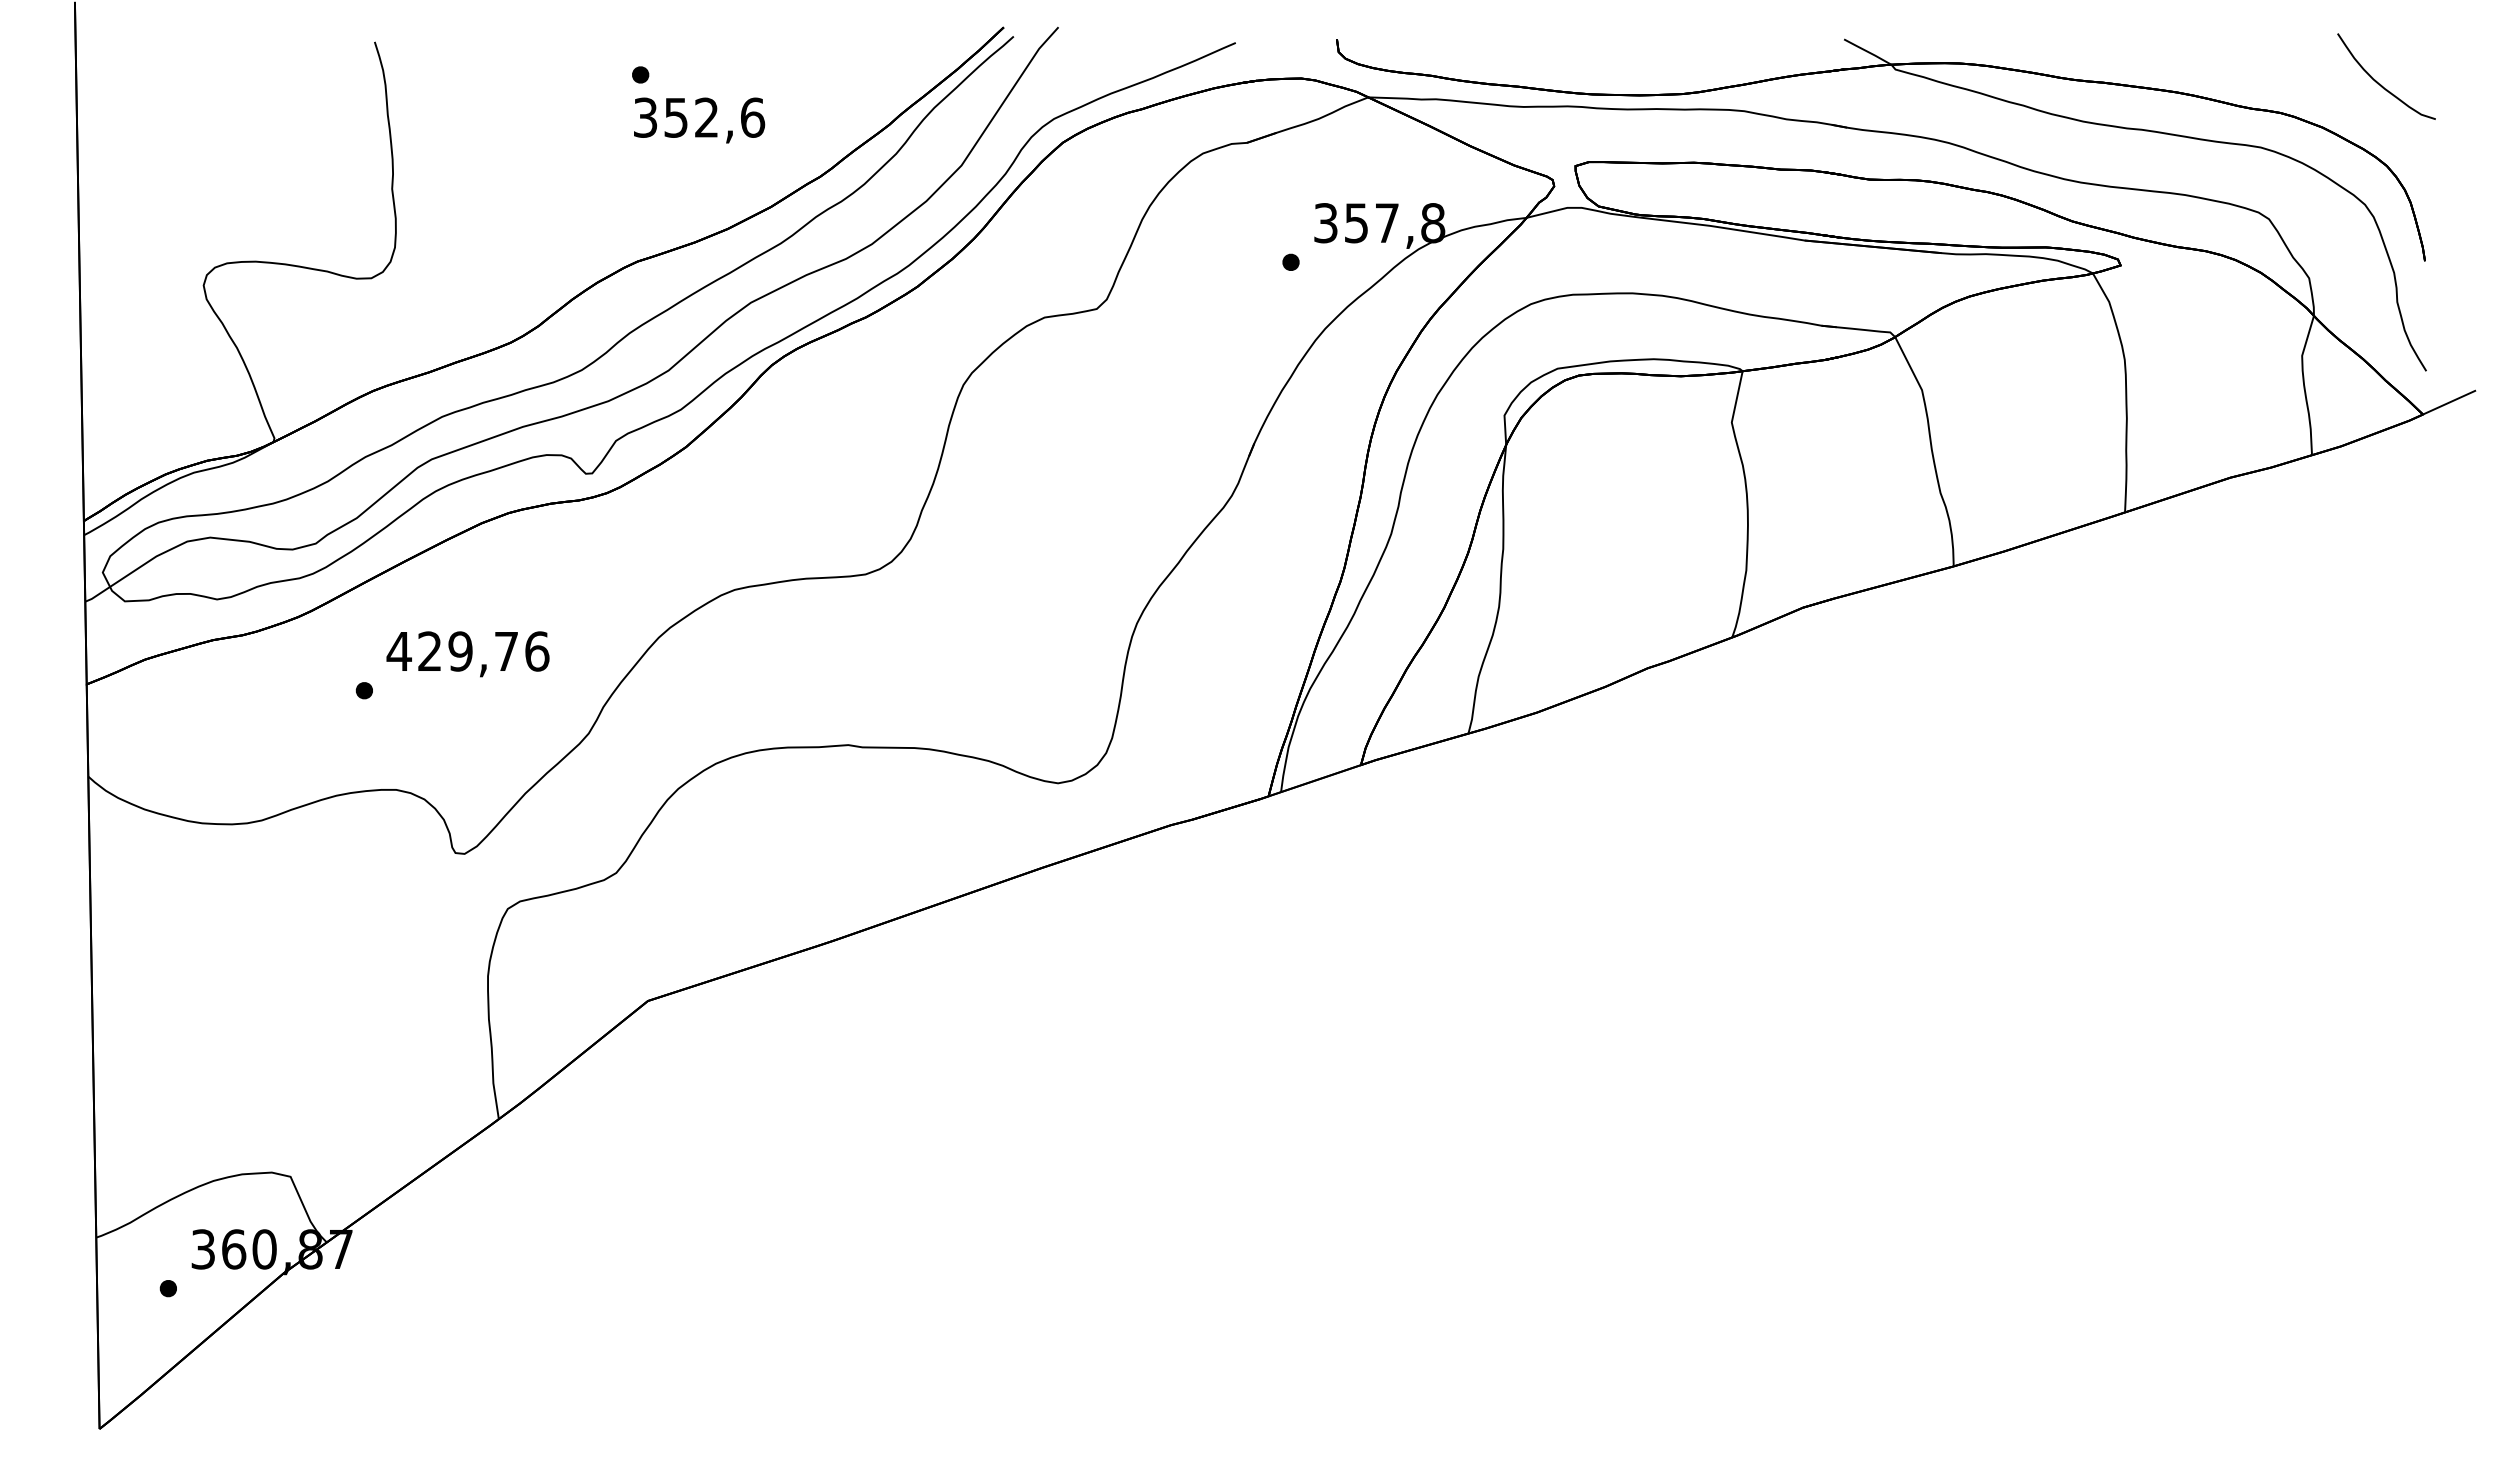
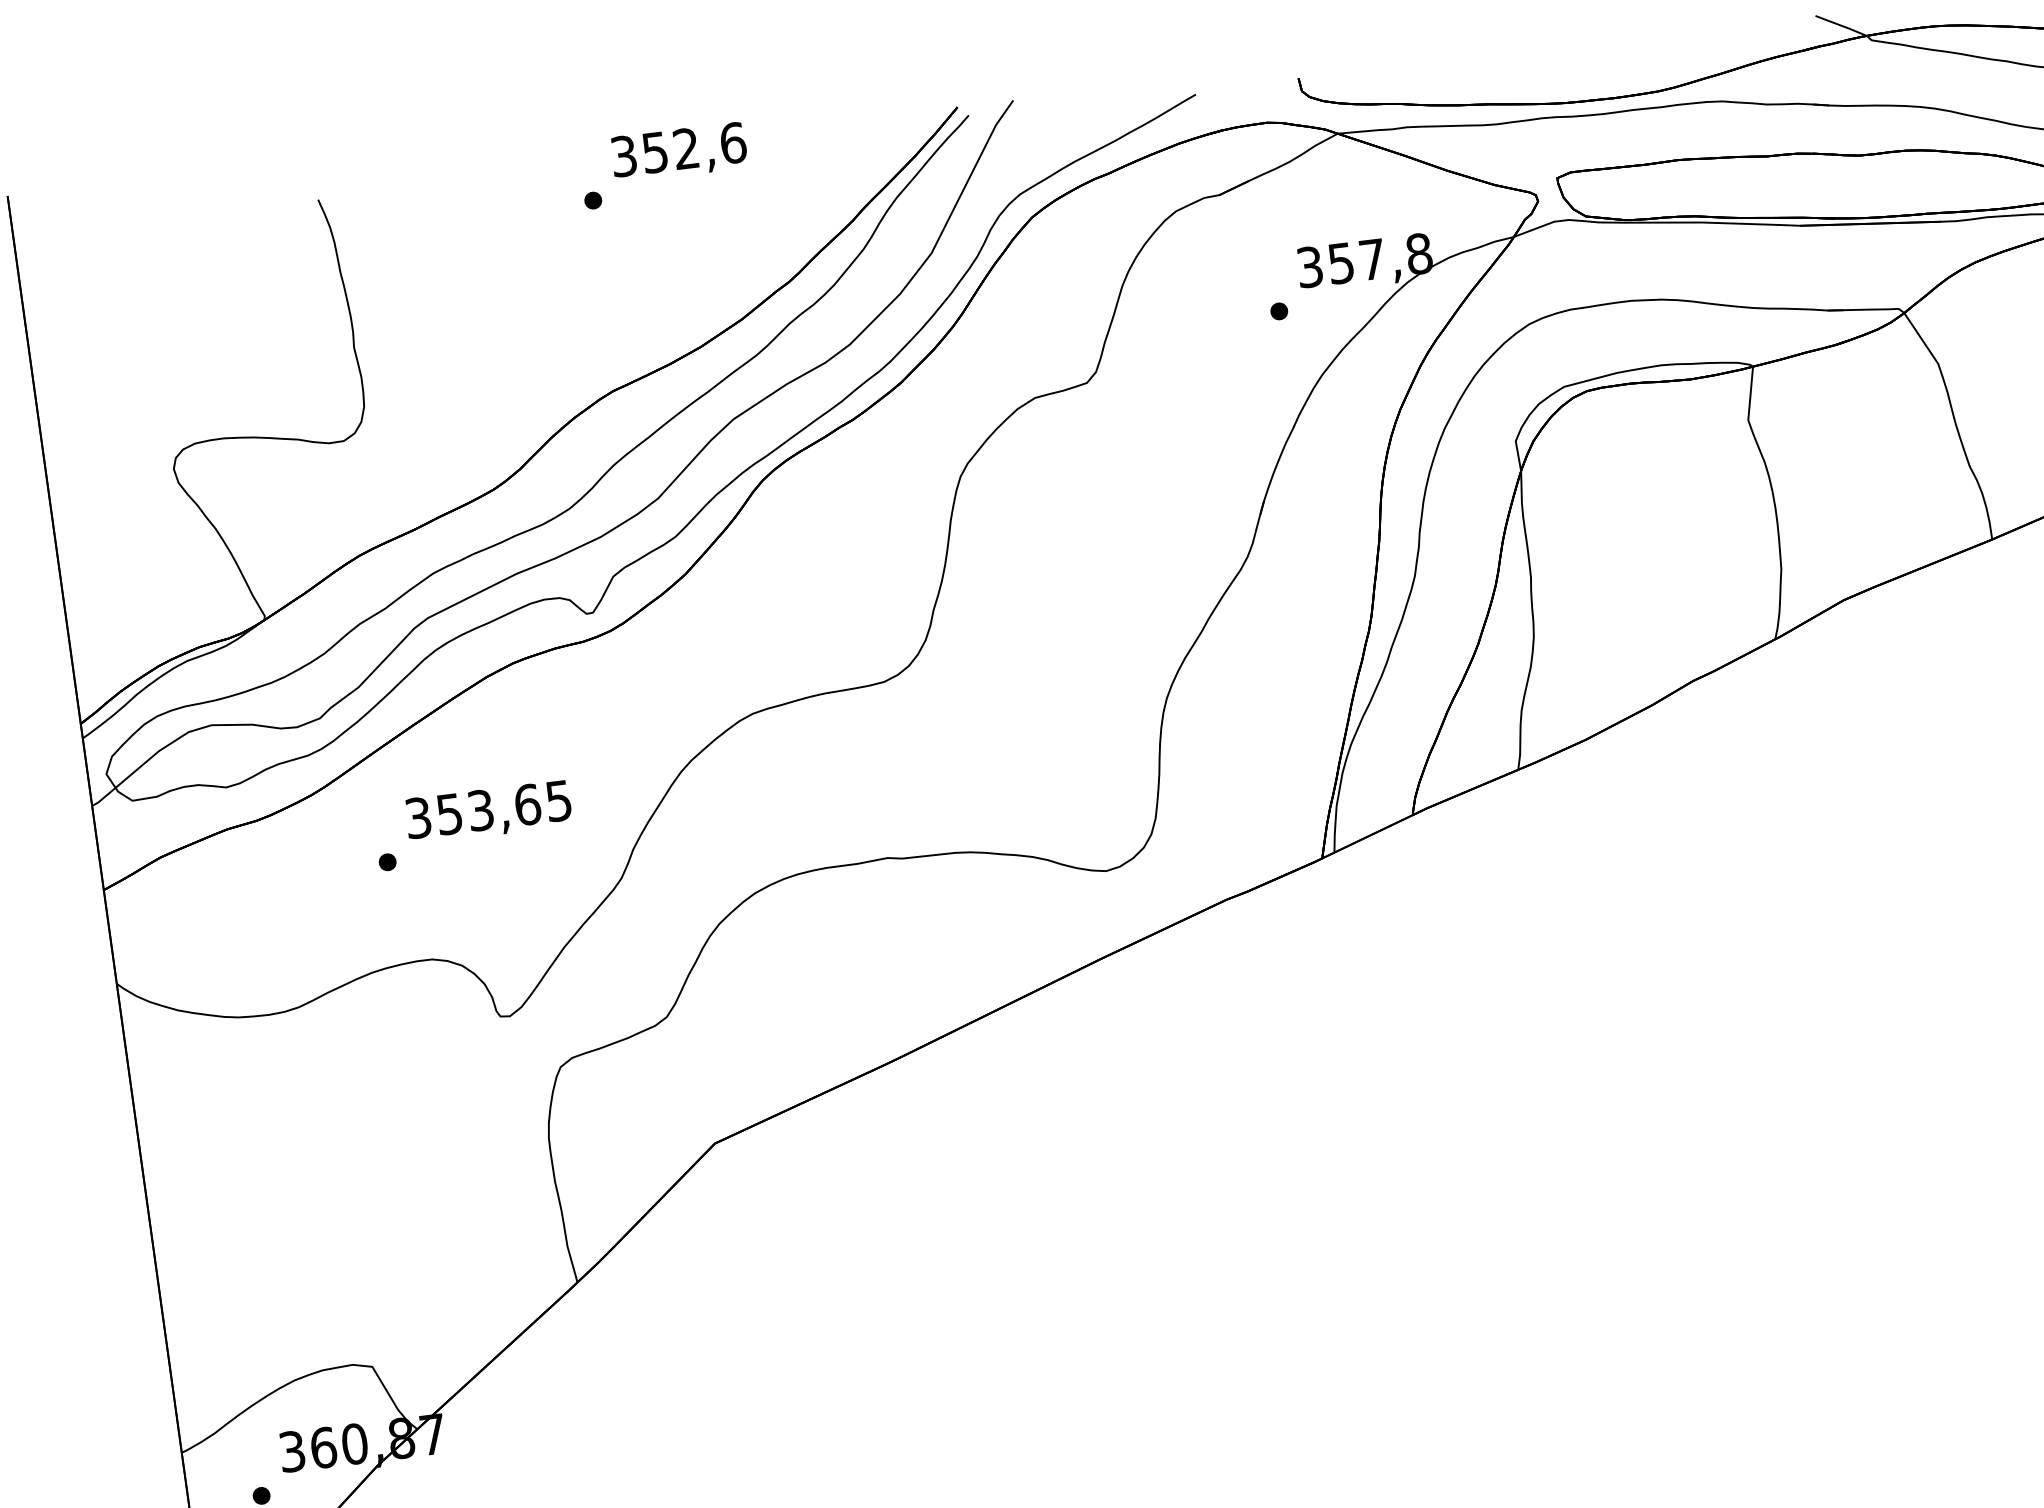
text: (699, 120) -> (679, 152), moved
text: (467, 651) -> (487, 809), 429,76 -> 353,65

